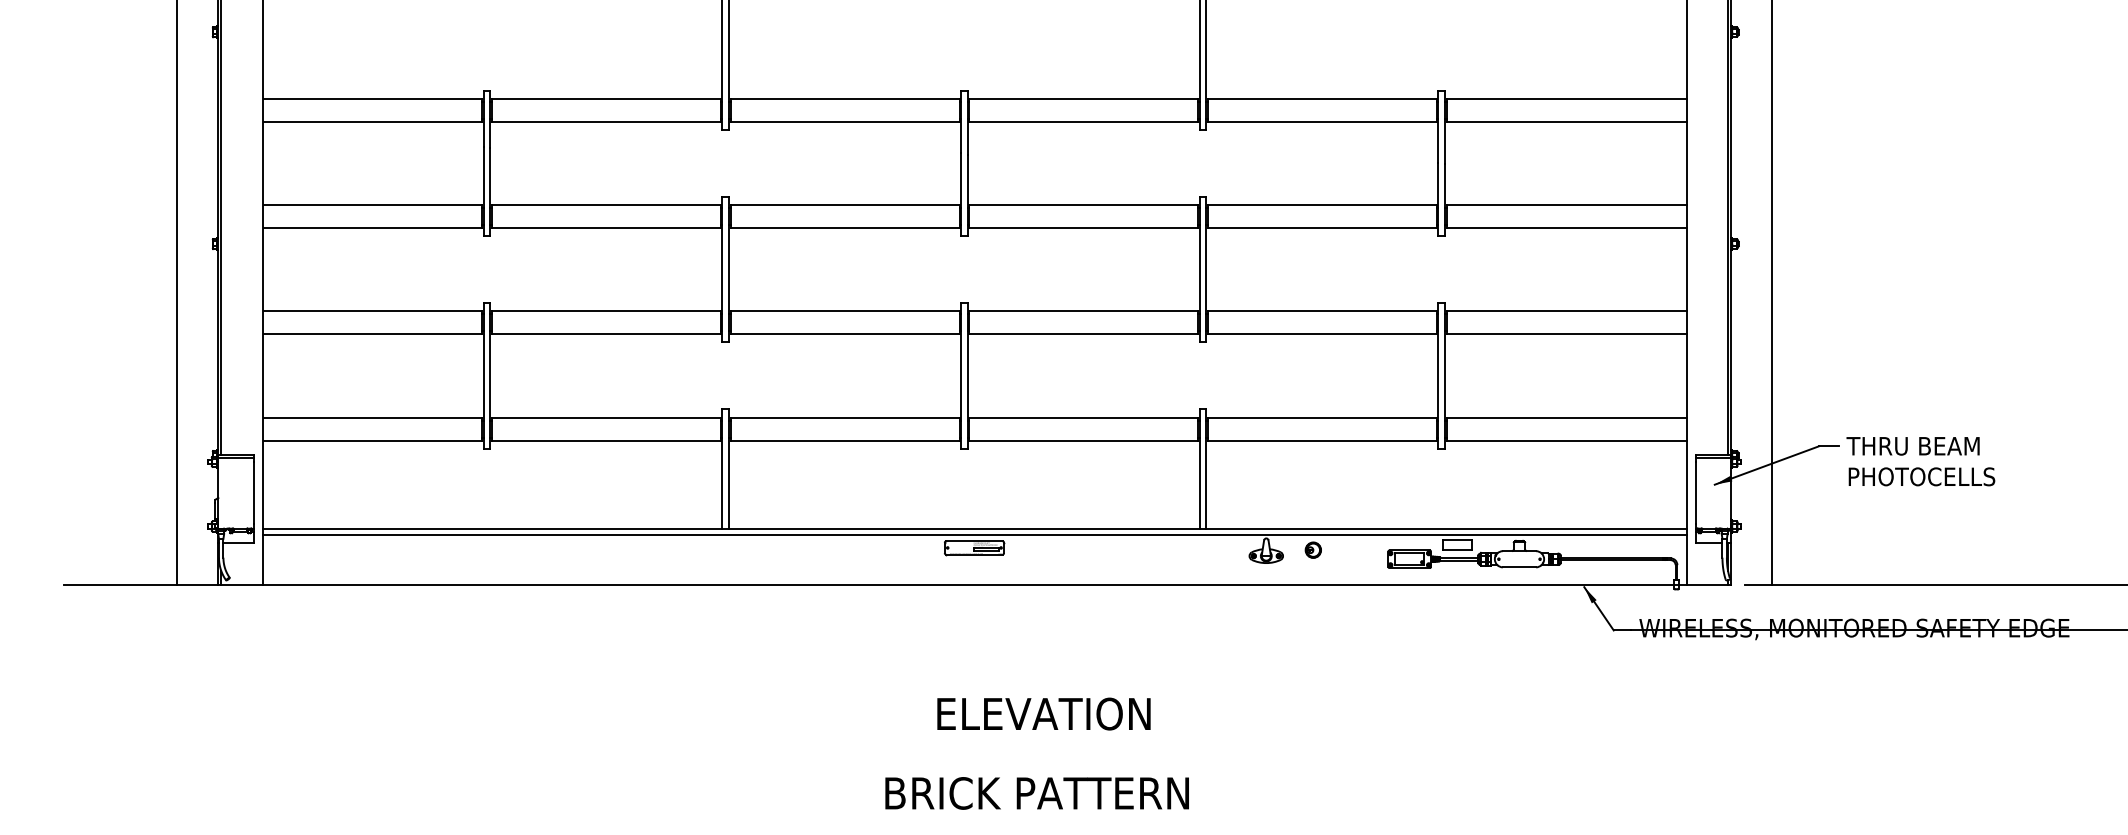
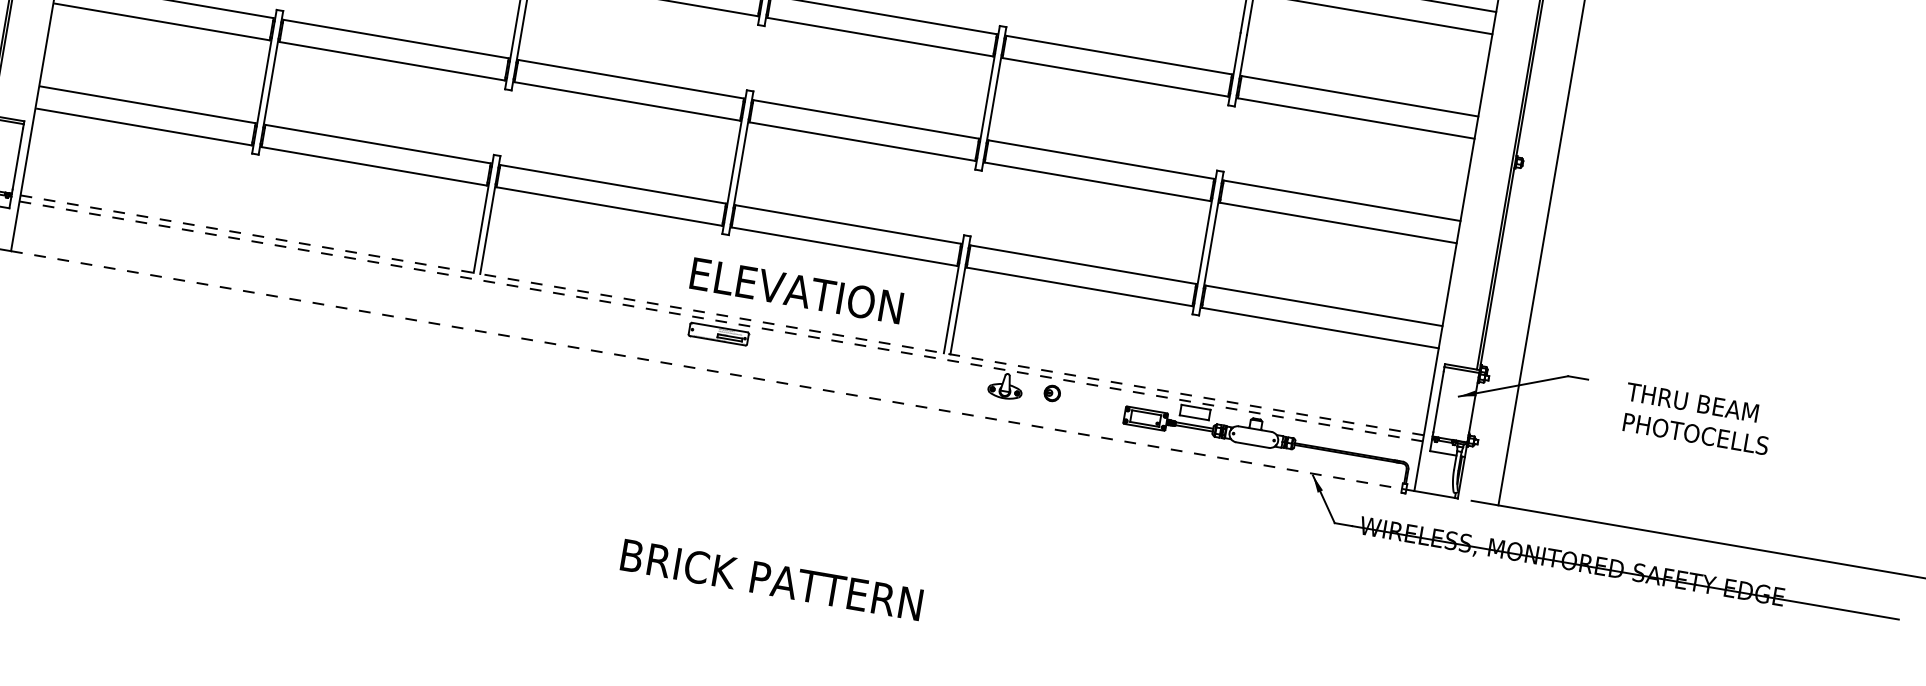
text: (1920, 461) -> (1697, 418), moved
line: (975, 528) -> (723, 315), solid -> dashed
line: (975, 534) -> (722, 321), solid -> dashed
line: (975, 585) -> (713, 371), solid -> dashed
text: (1043, 713) -> (796, 290), moved
text: (1036, 793) -> (771, 579), moved

